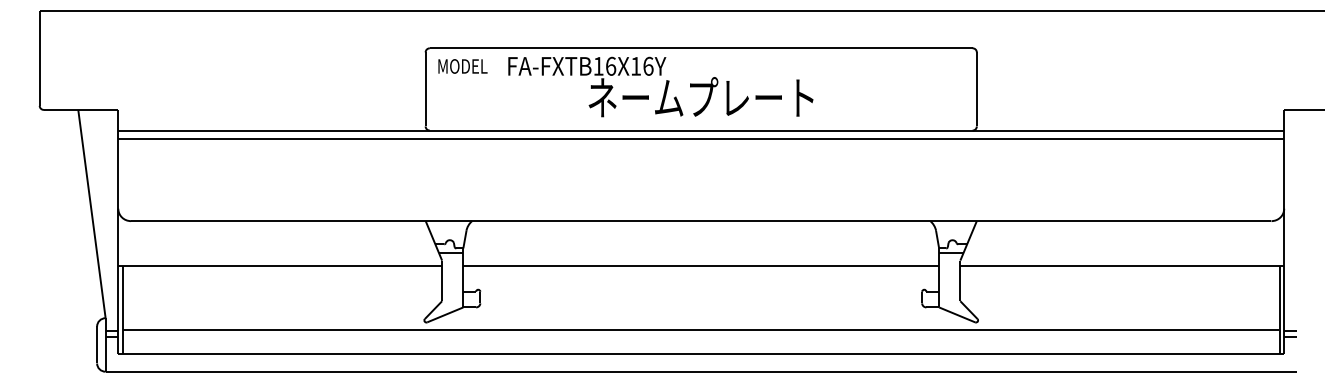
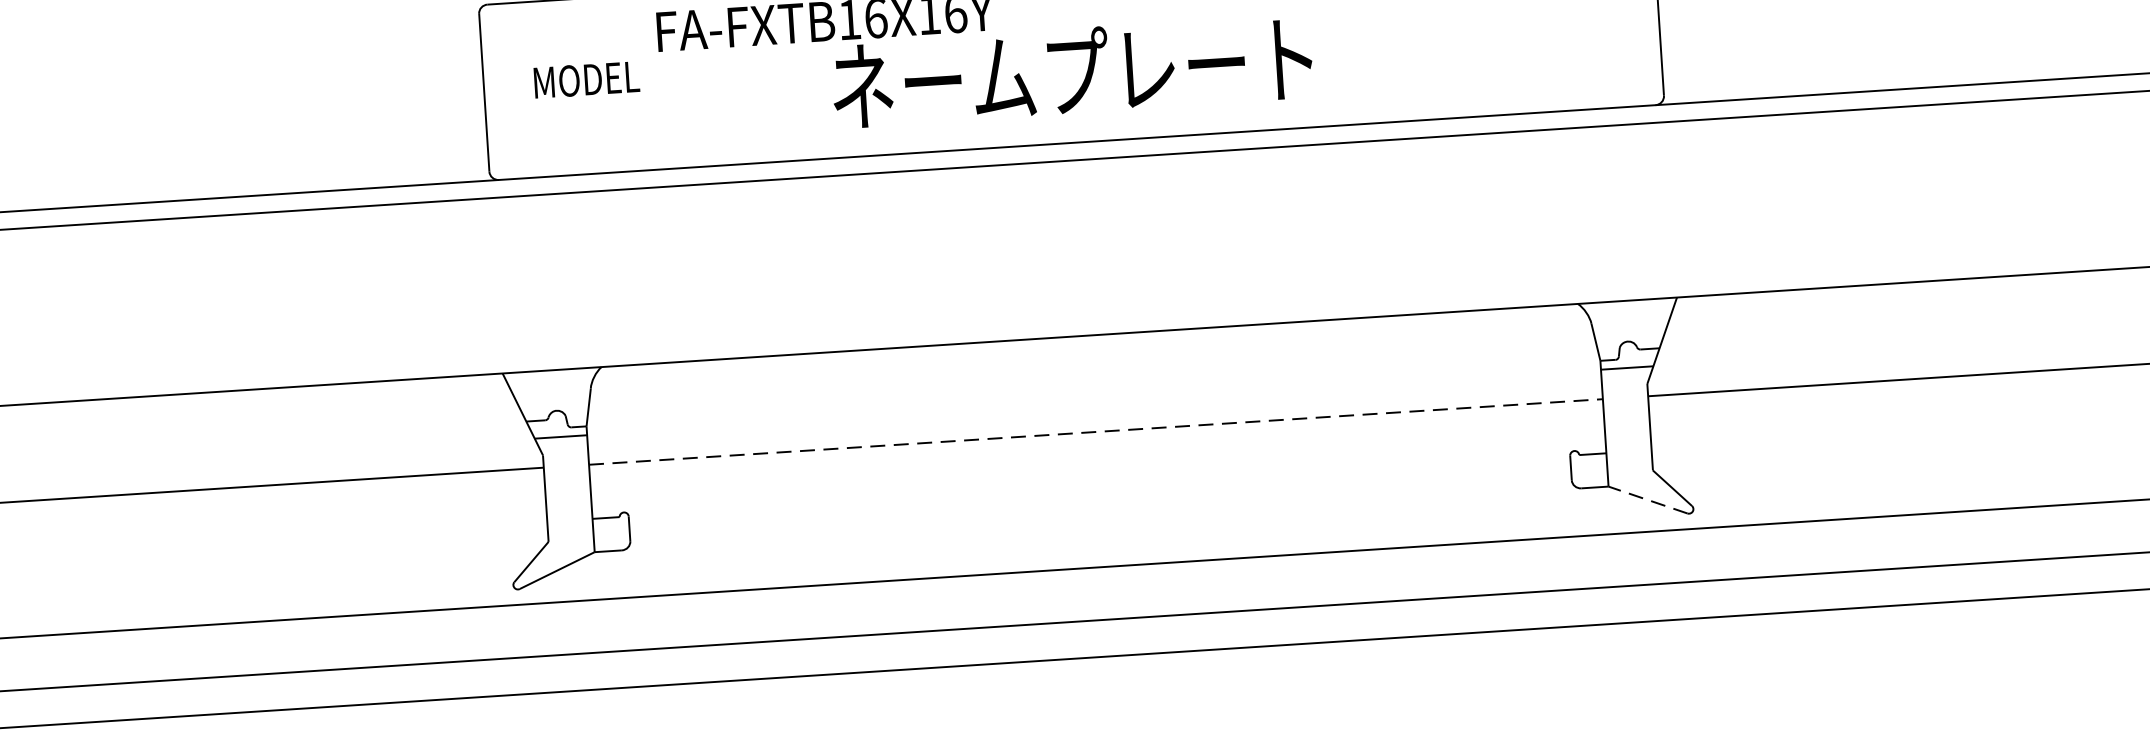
text: (462, 66) -> (585, 79), moved
line: (701, 266) -> (1096, 432), solid -> dashed
line: (957, 314) -> (1648, 499), solid -> dashed

